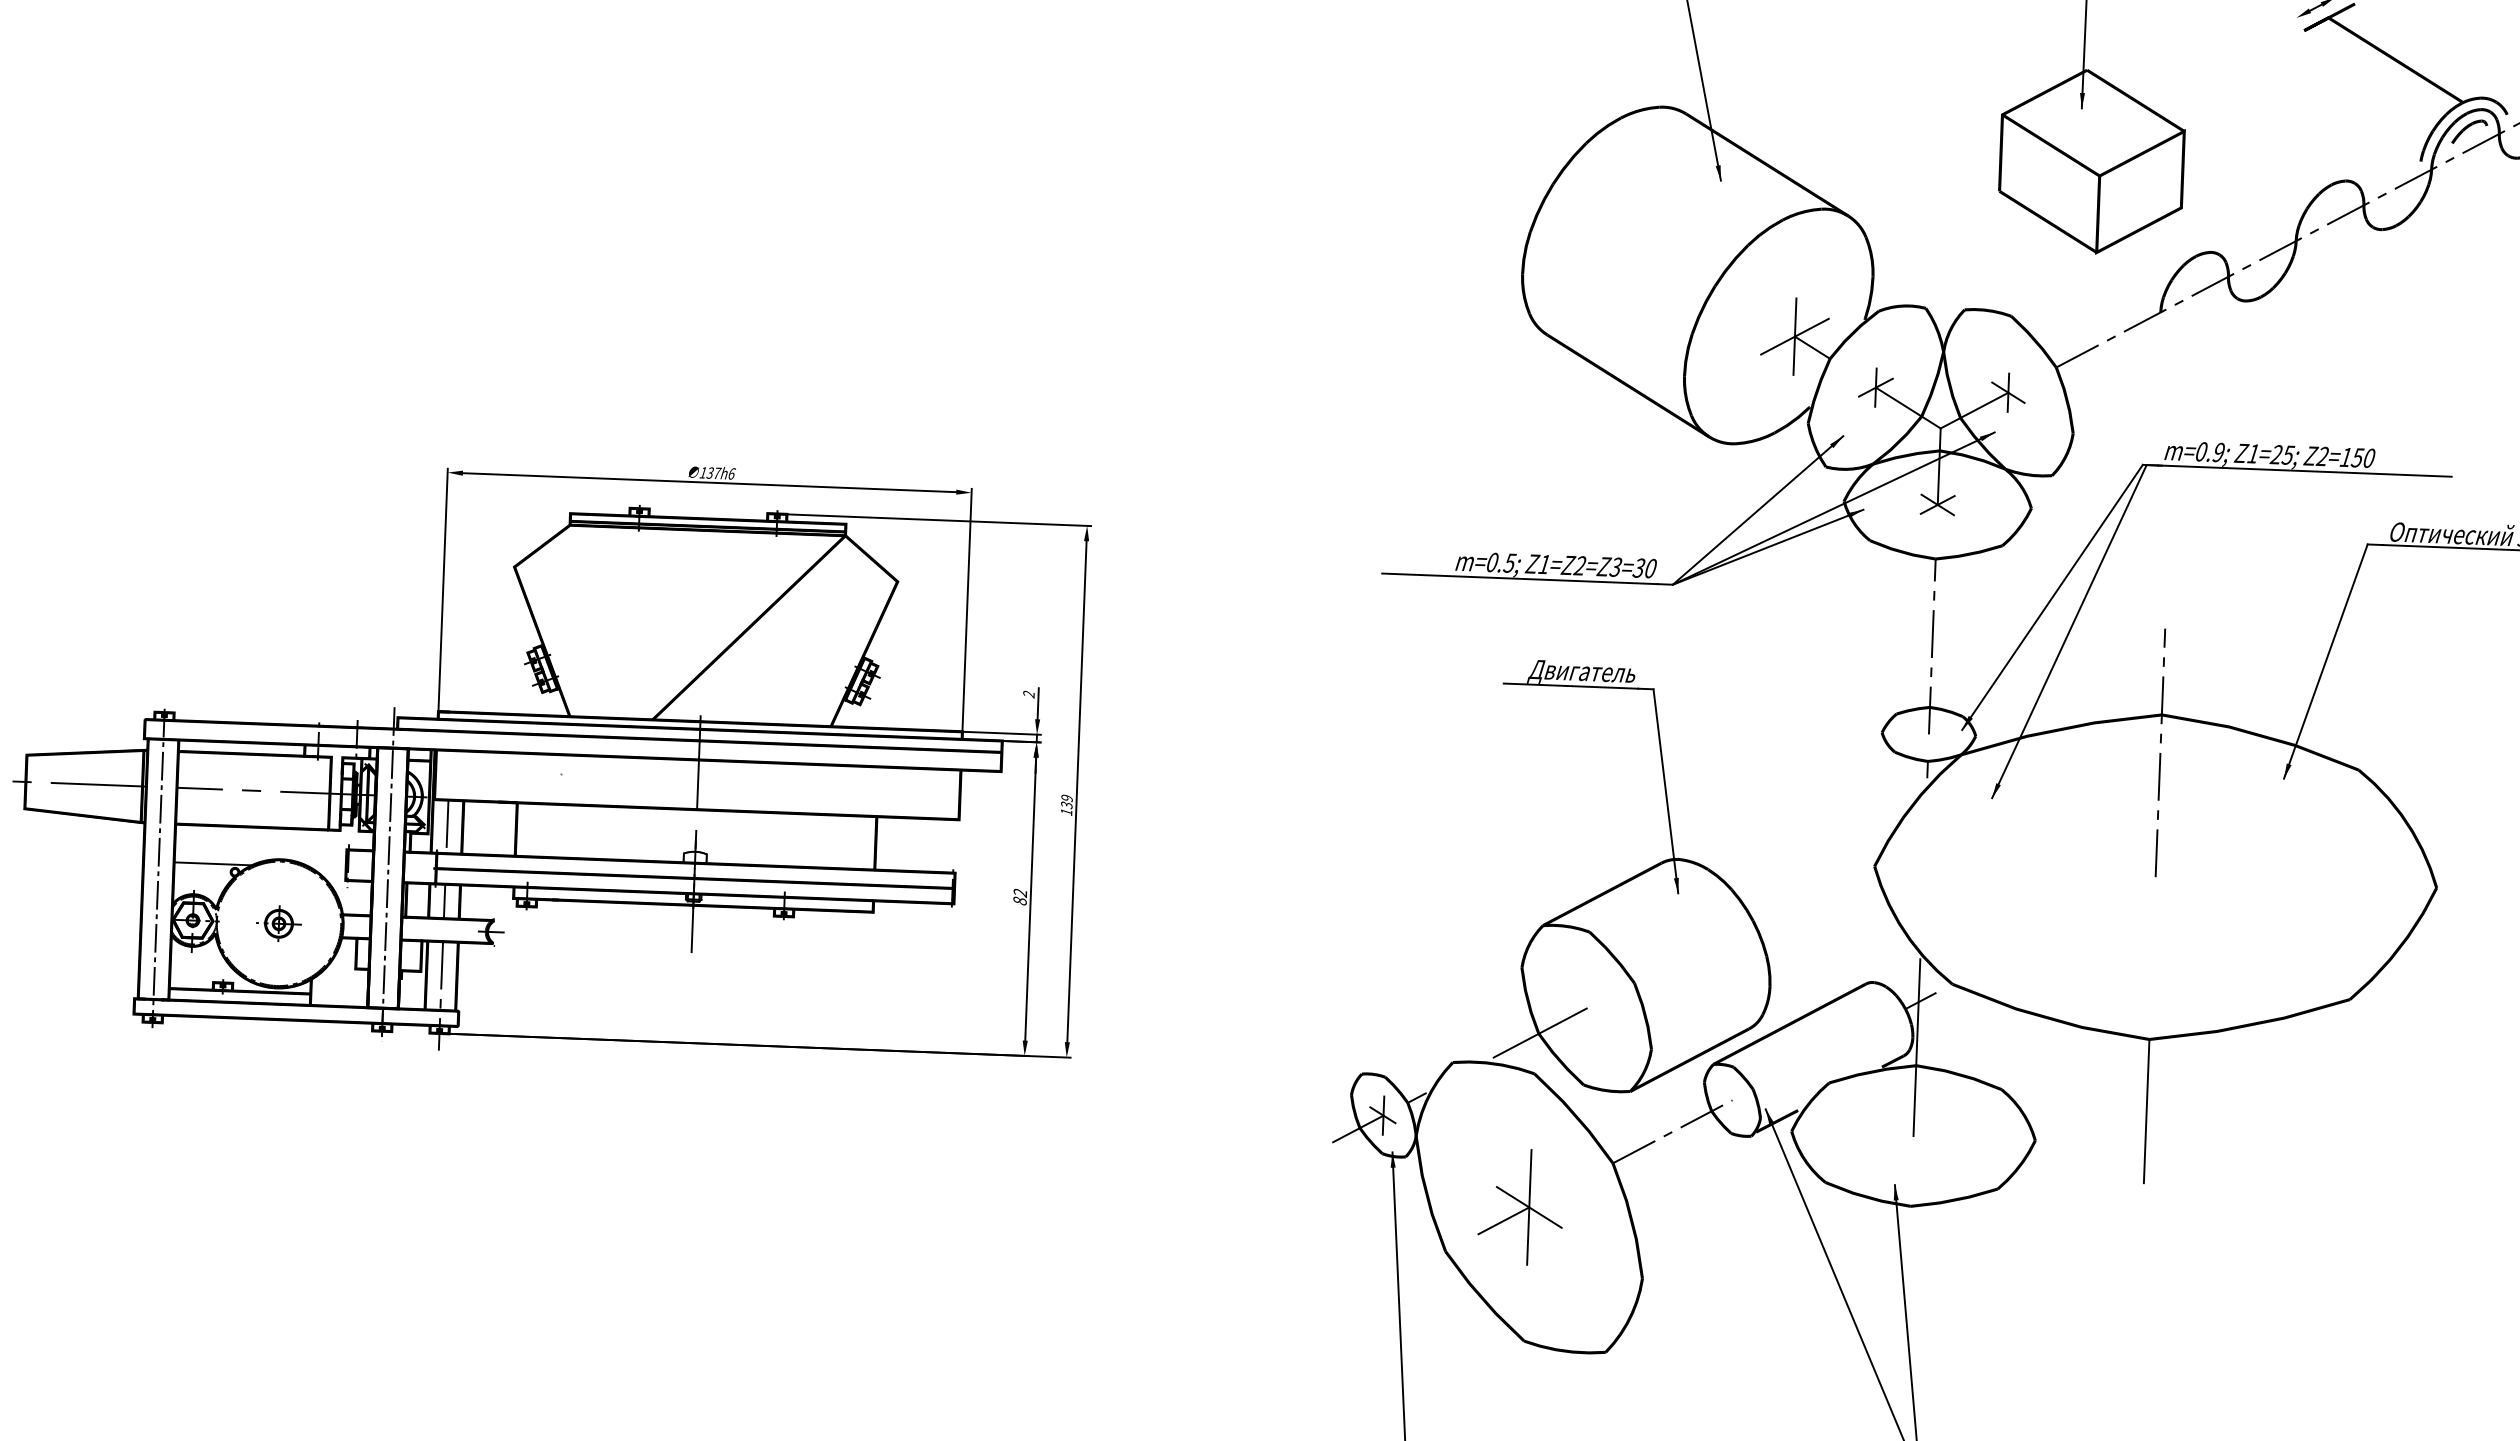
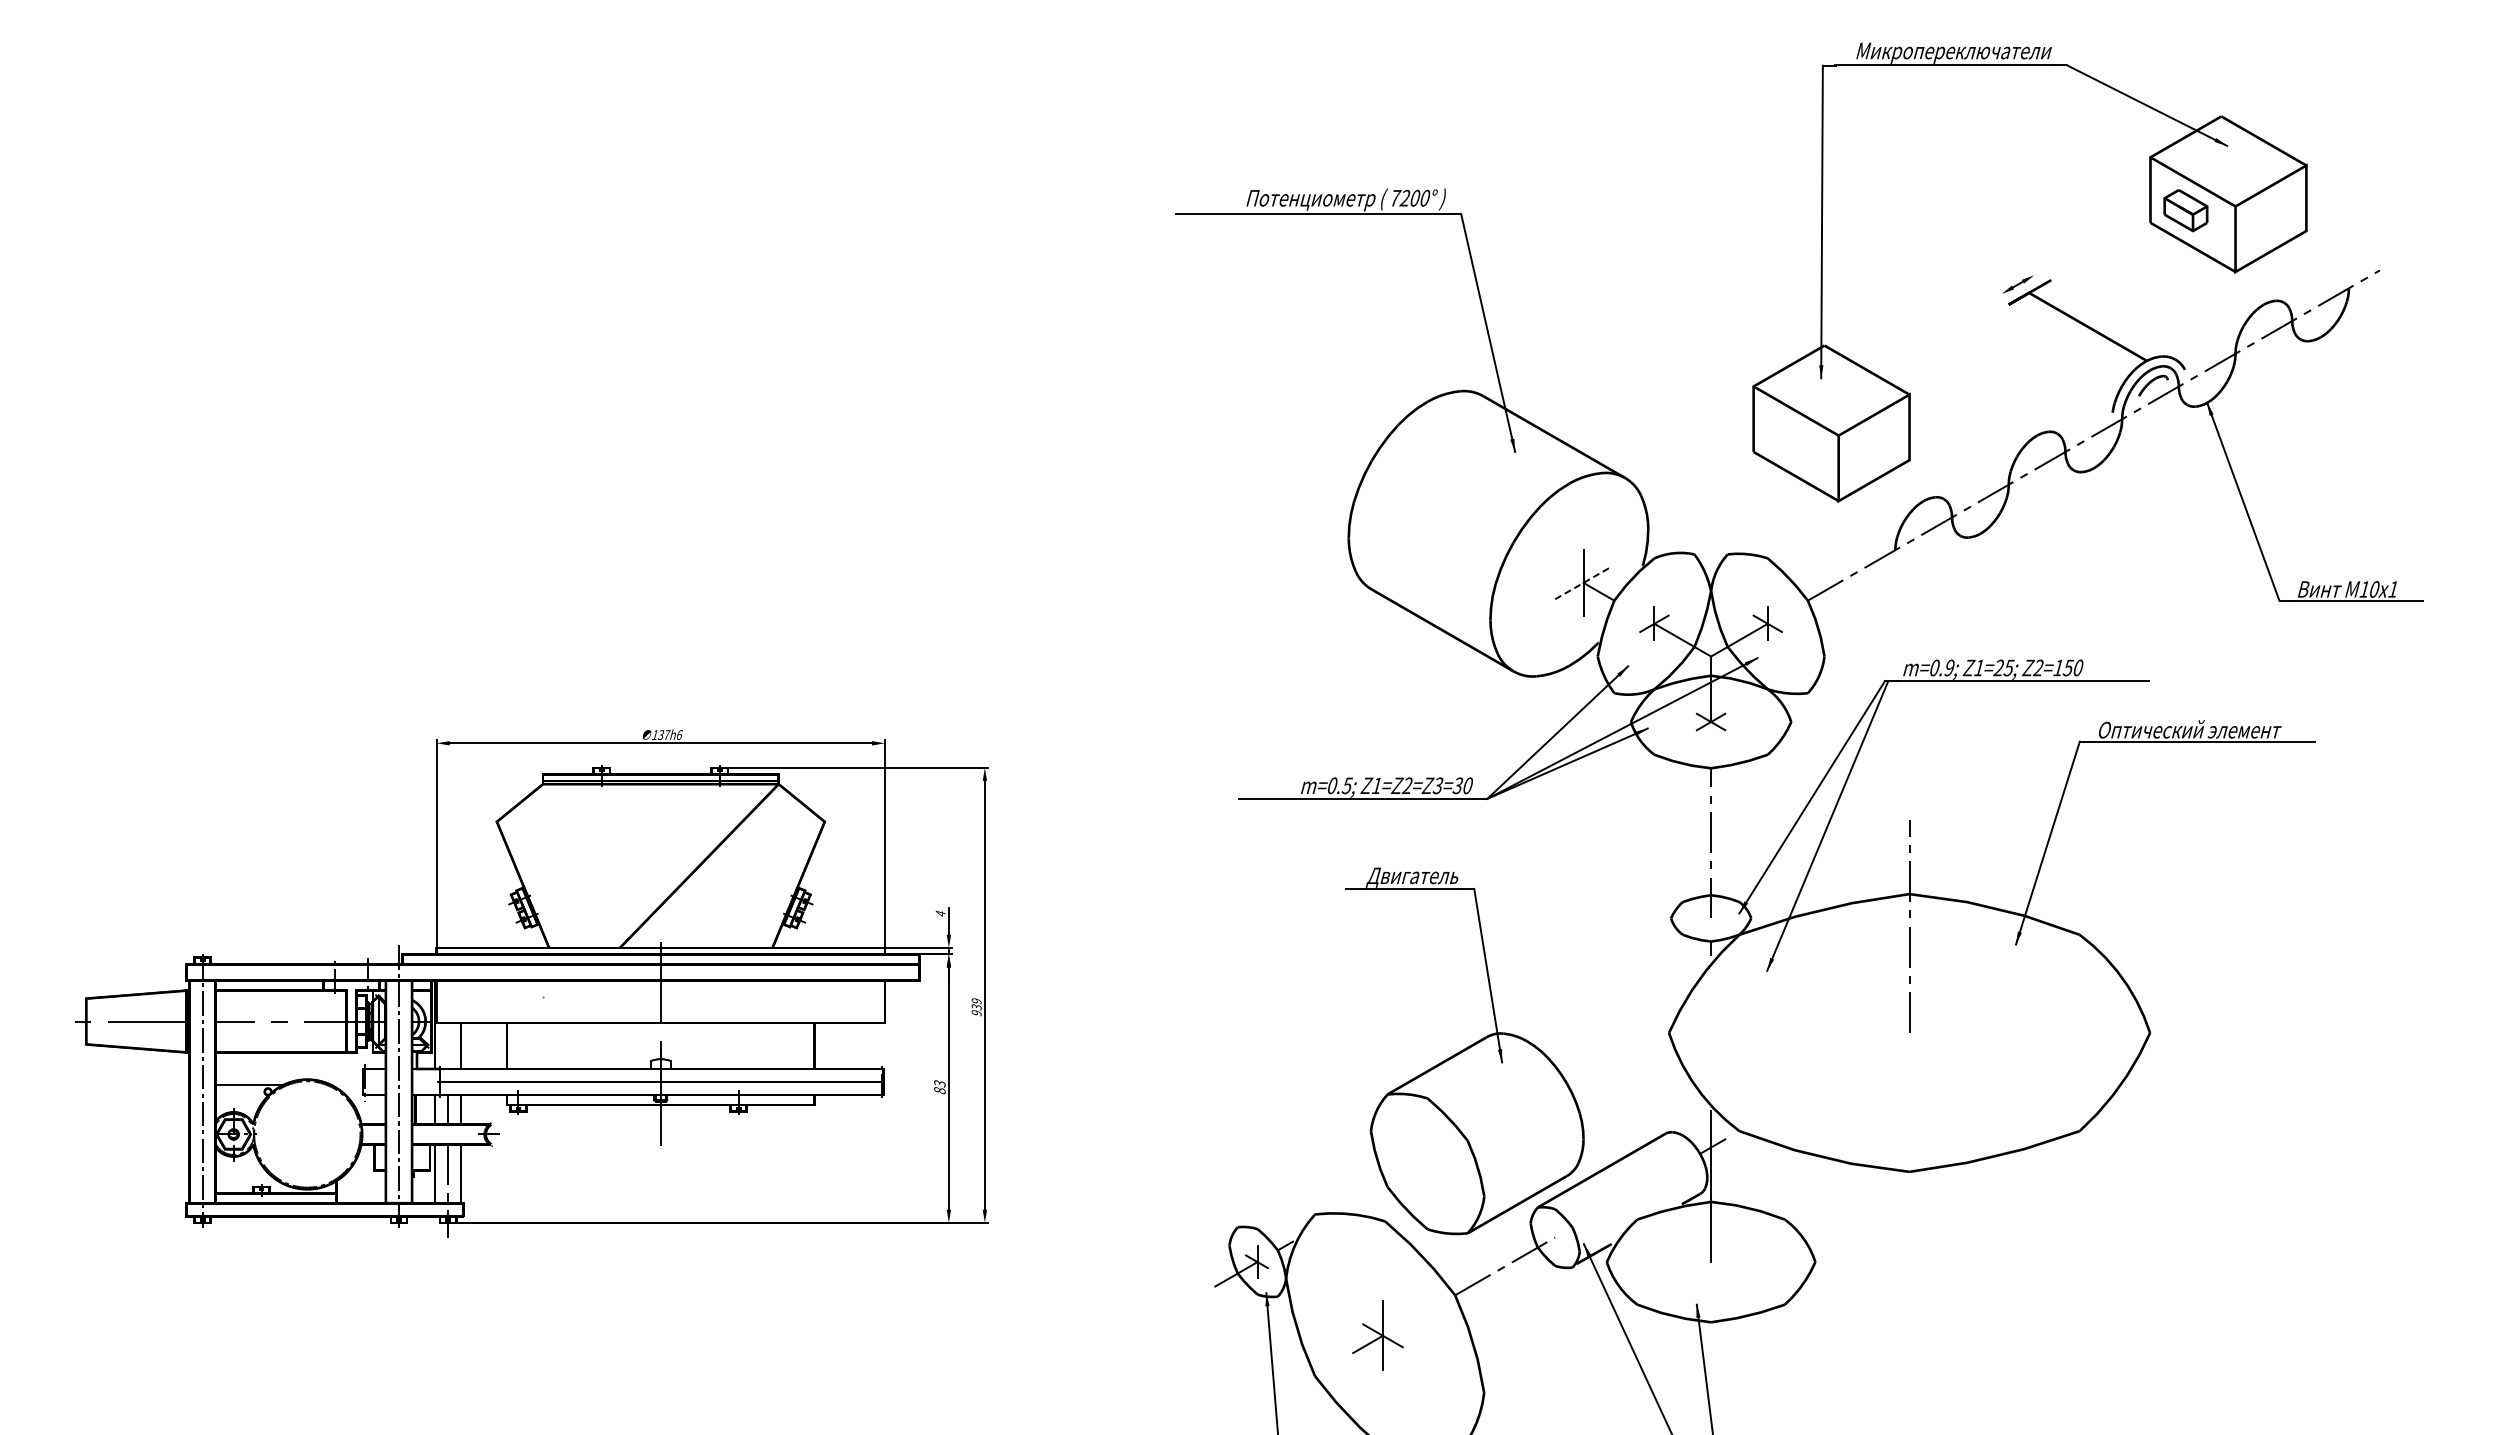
line: (1794, 336) -> (1583, 582), solid -> dashed
text: (1028, 694) -> (940, 913), 2 -> 4
text: (1066, 812) -> (976, 1013), 139 -> 939
line: (447, 826) -> (448, 1045), removed
text: (1019, 892) -> (939, 1083), 82 -> 83
part: (279, 923) -> (307, 1134), removed
line: (1539, 1032) -> (1388, 1185), removed
line: (2146, 1110) -> (1909, 1232), removed
part: (1520, 1206) -> (1377, 1335), size x0.7

